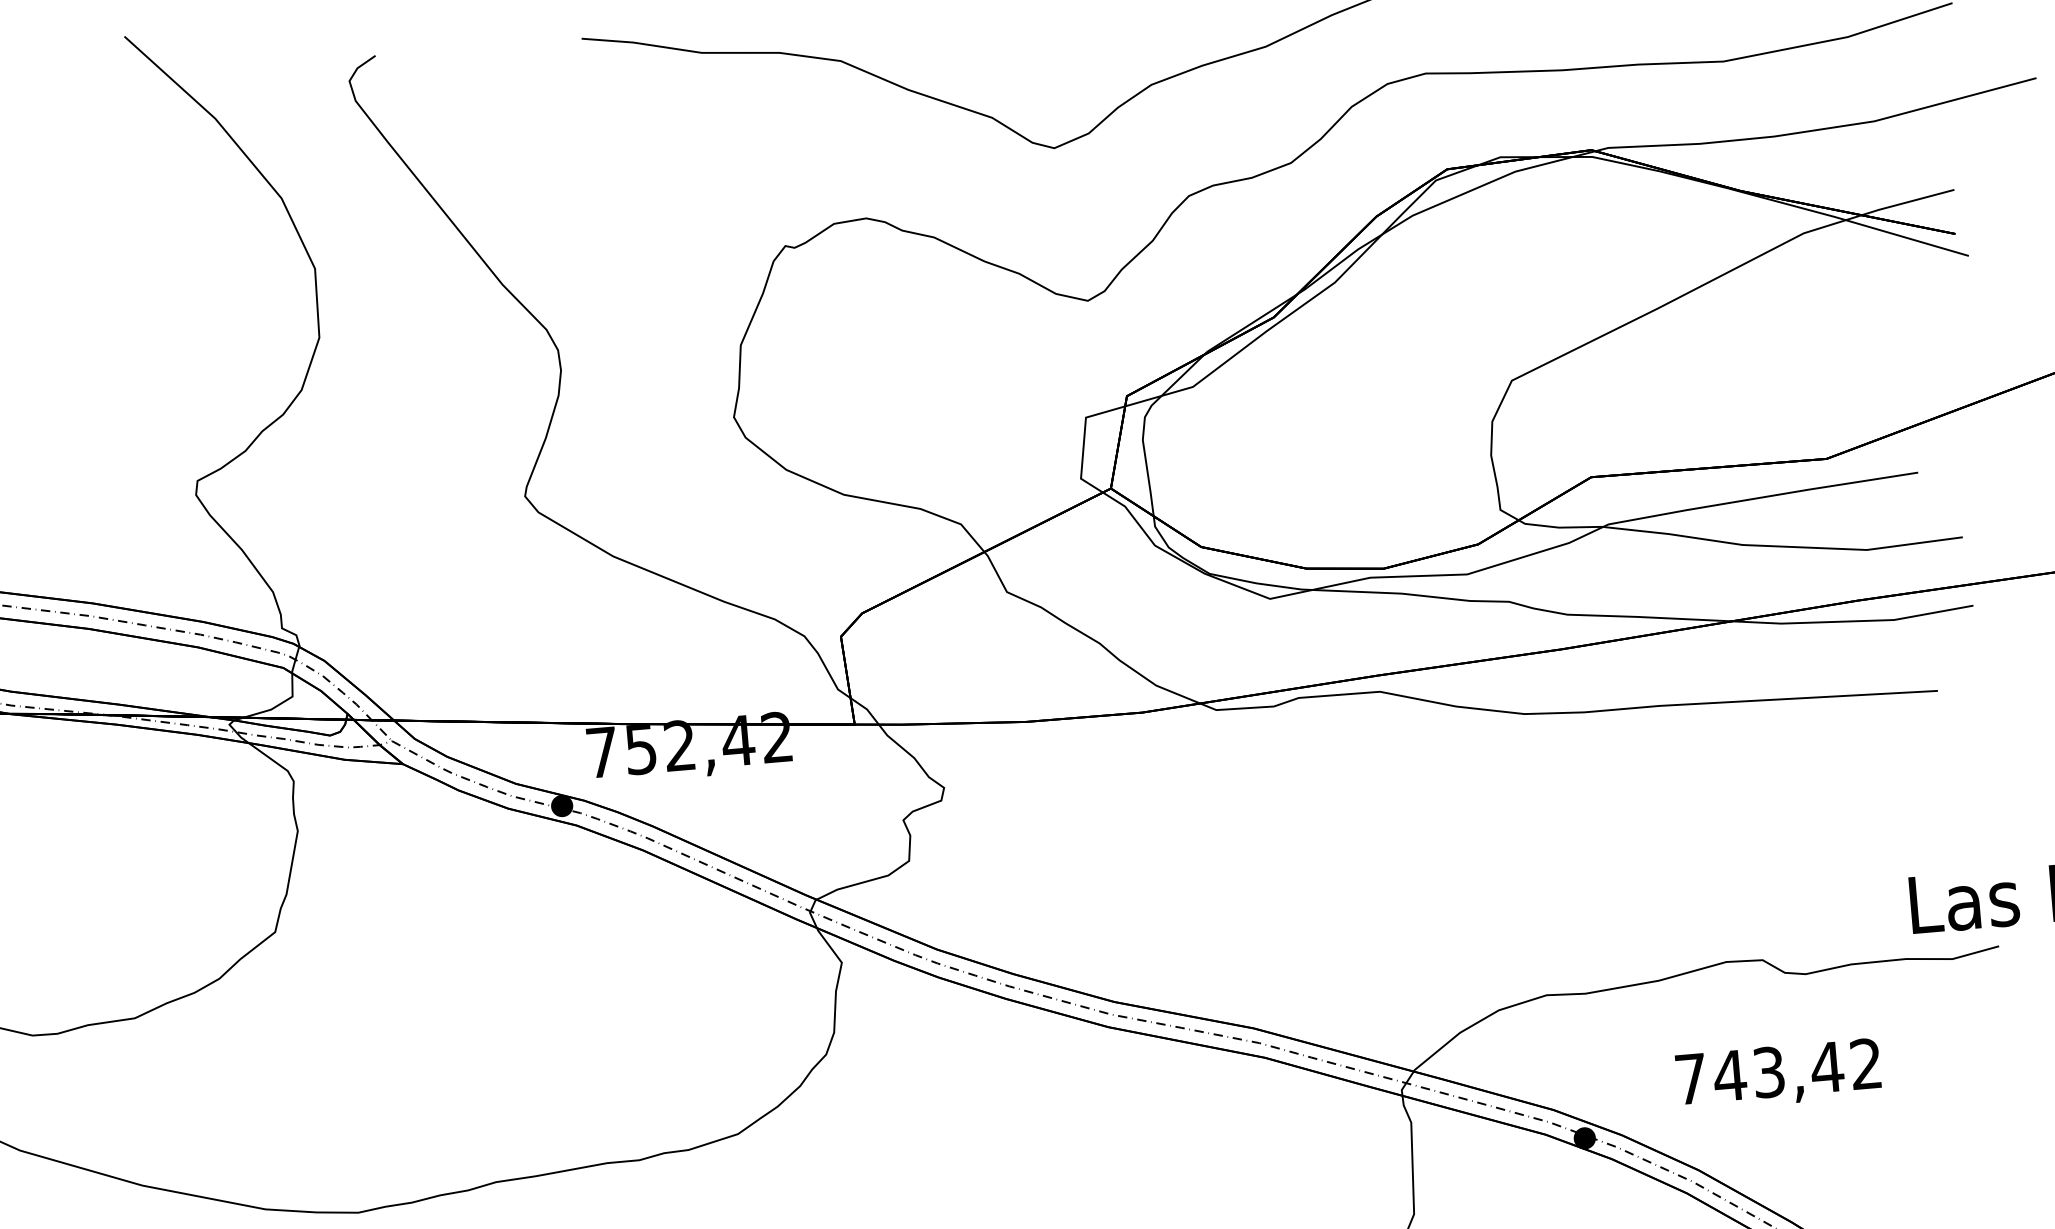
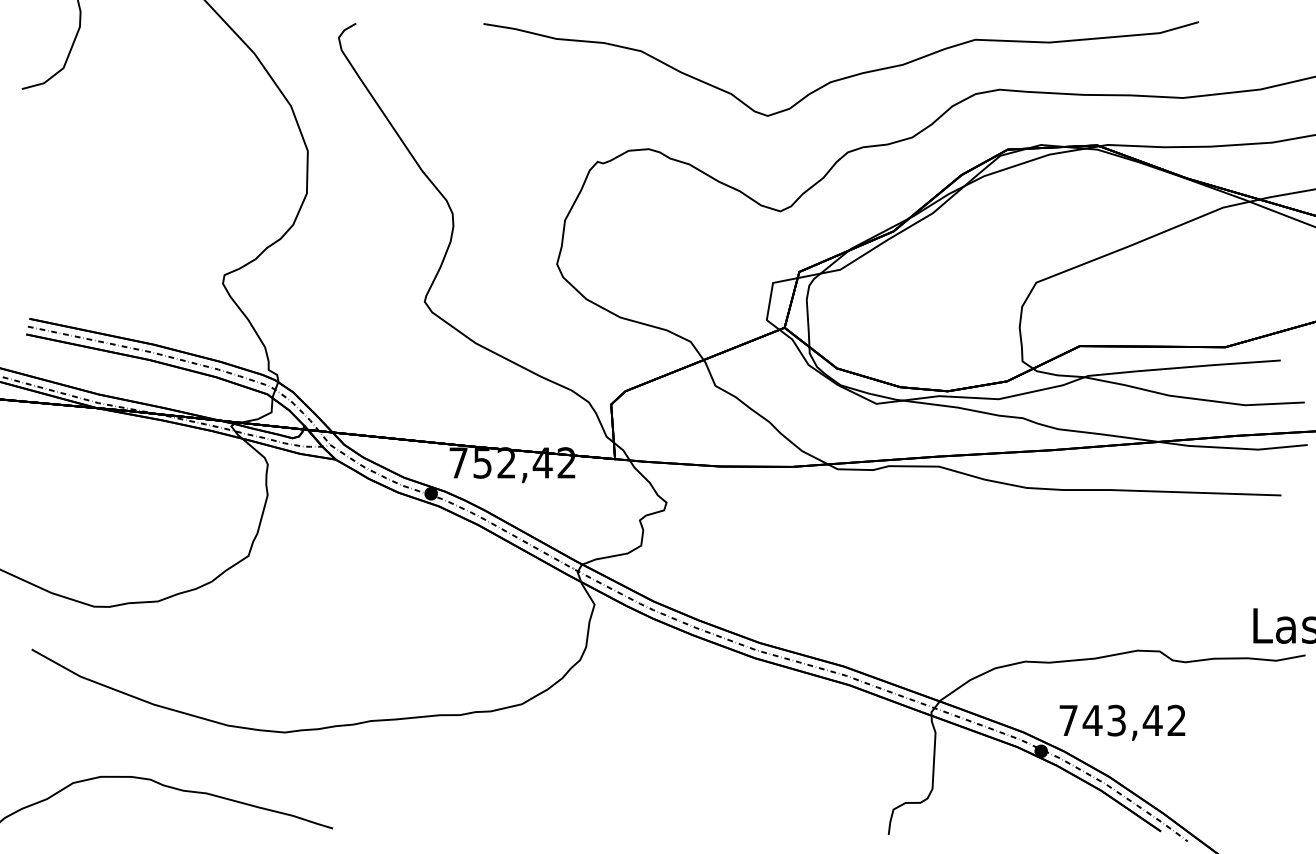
text: (1778, 1074) -> (1122, 722), moved

